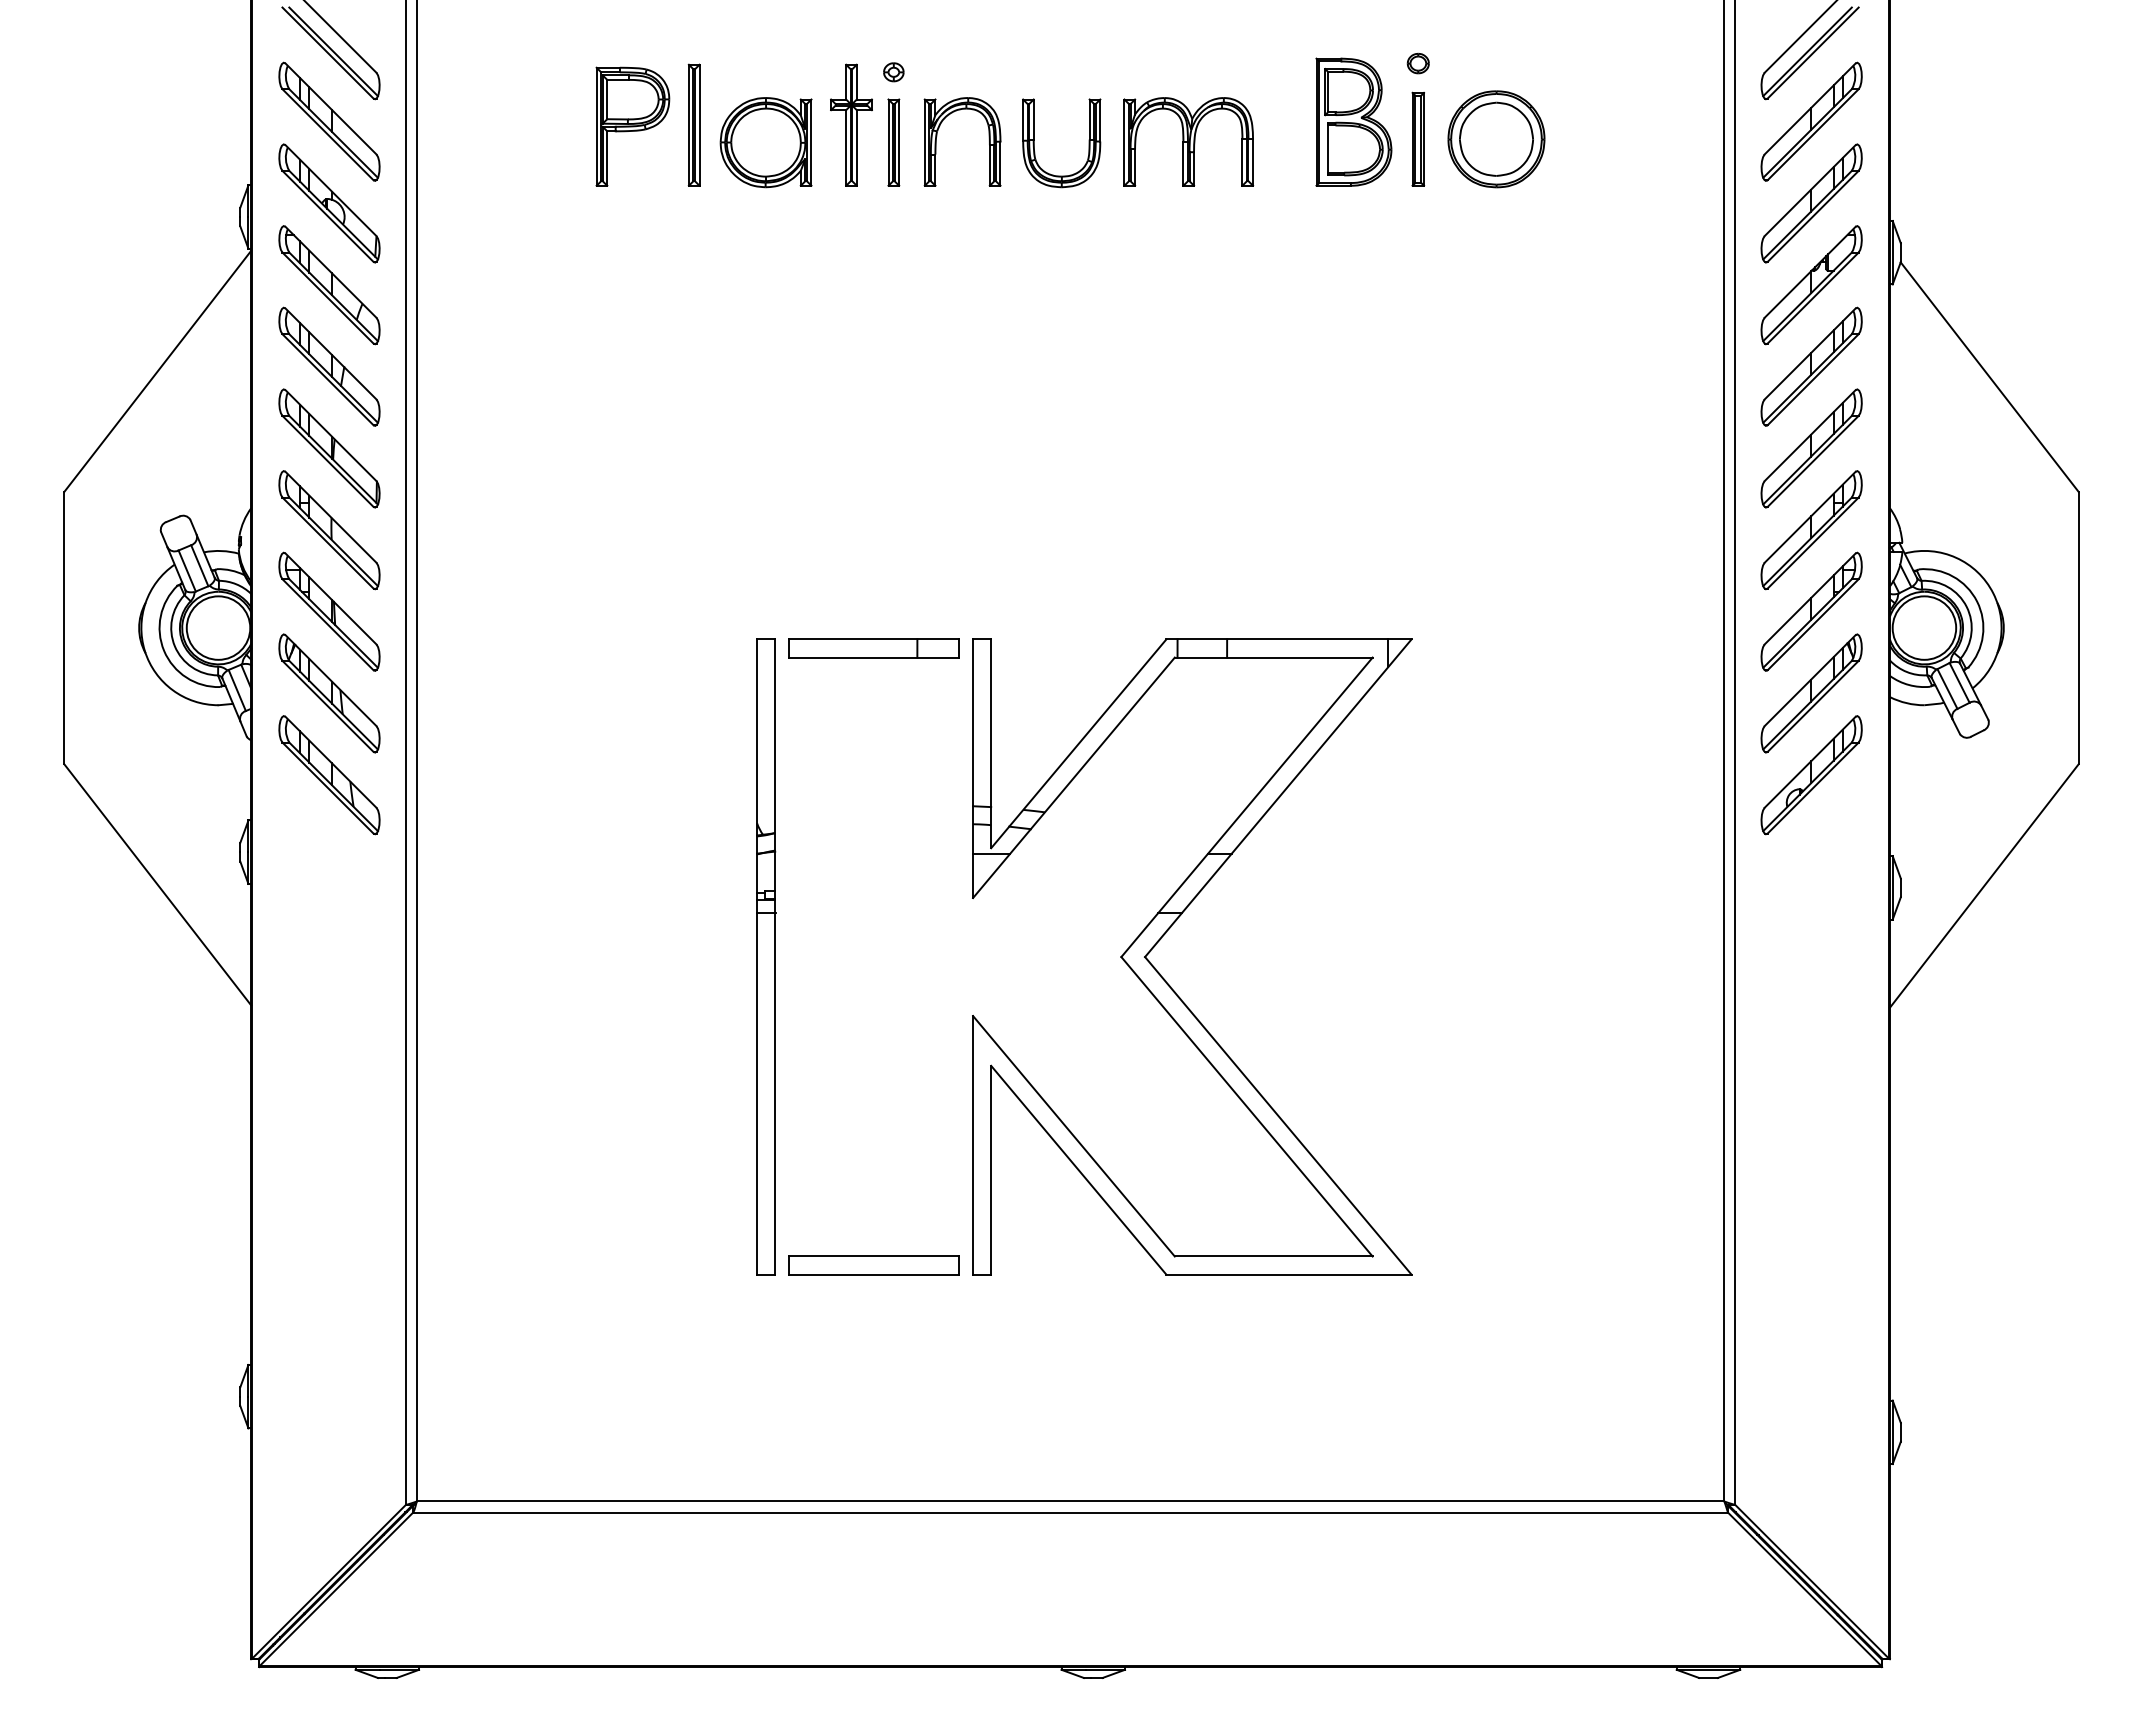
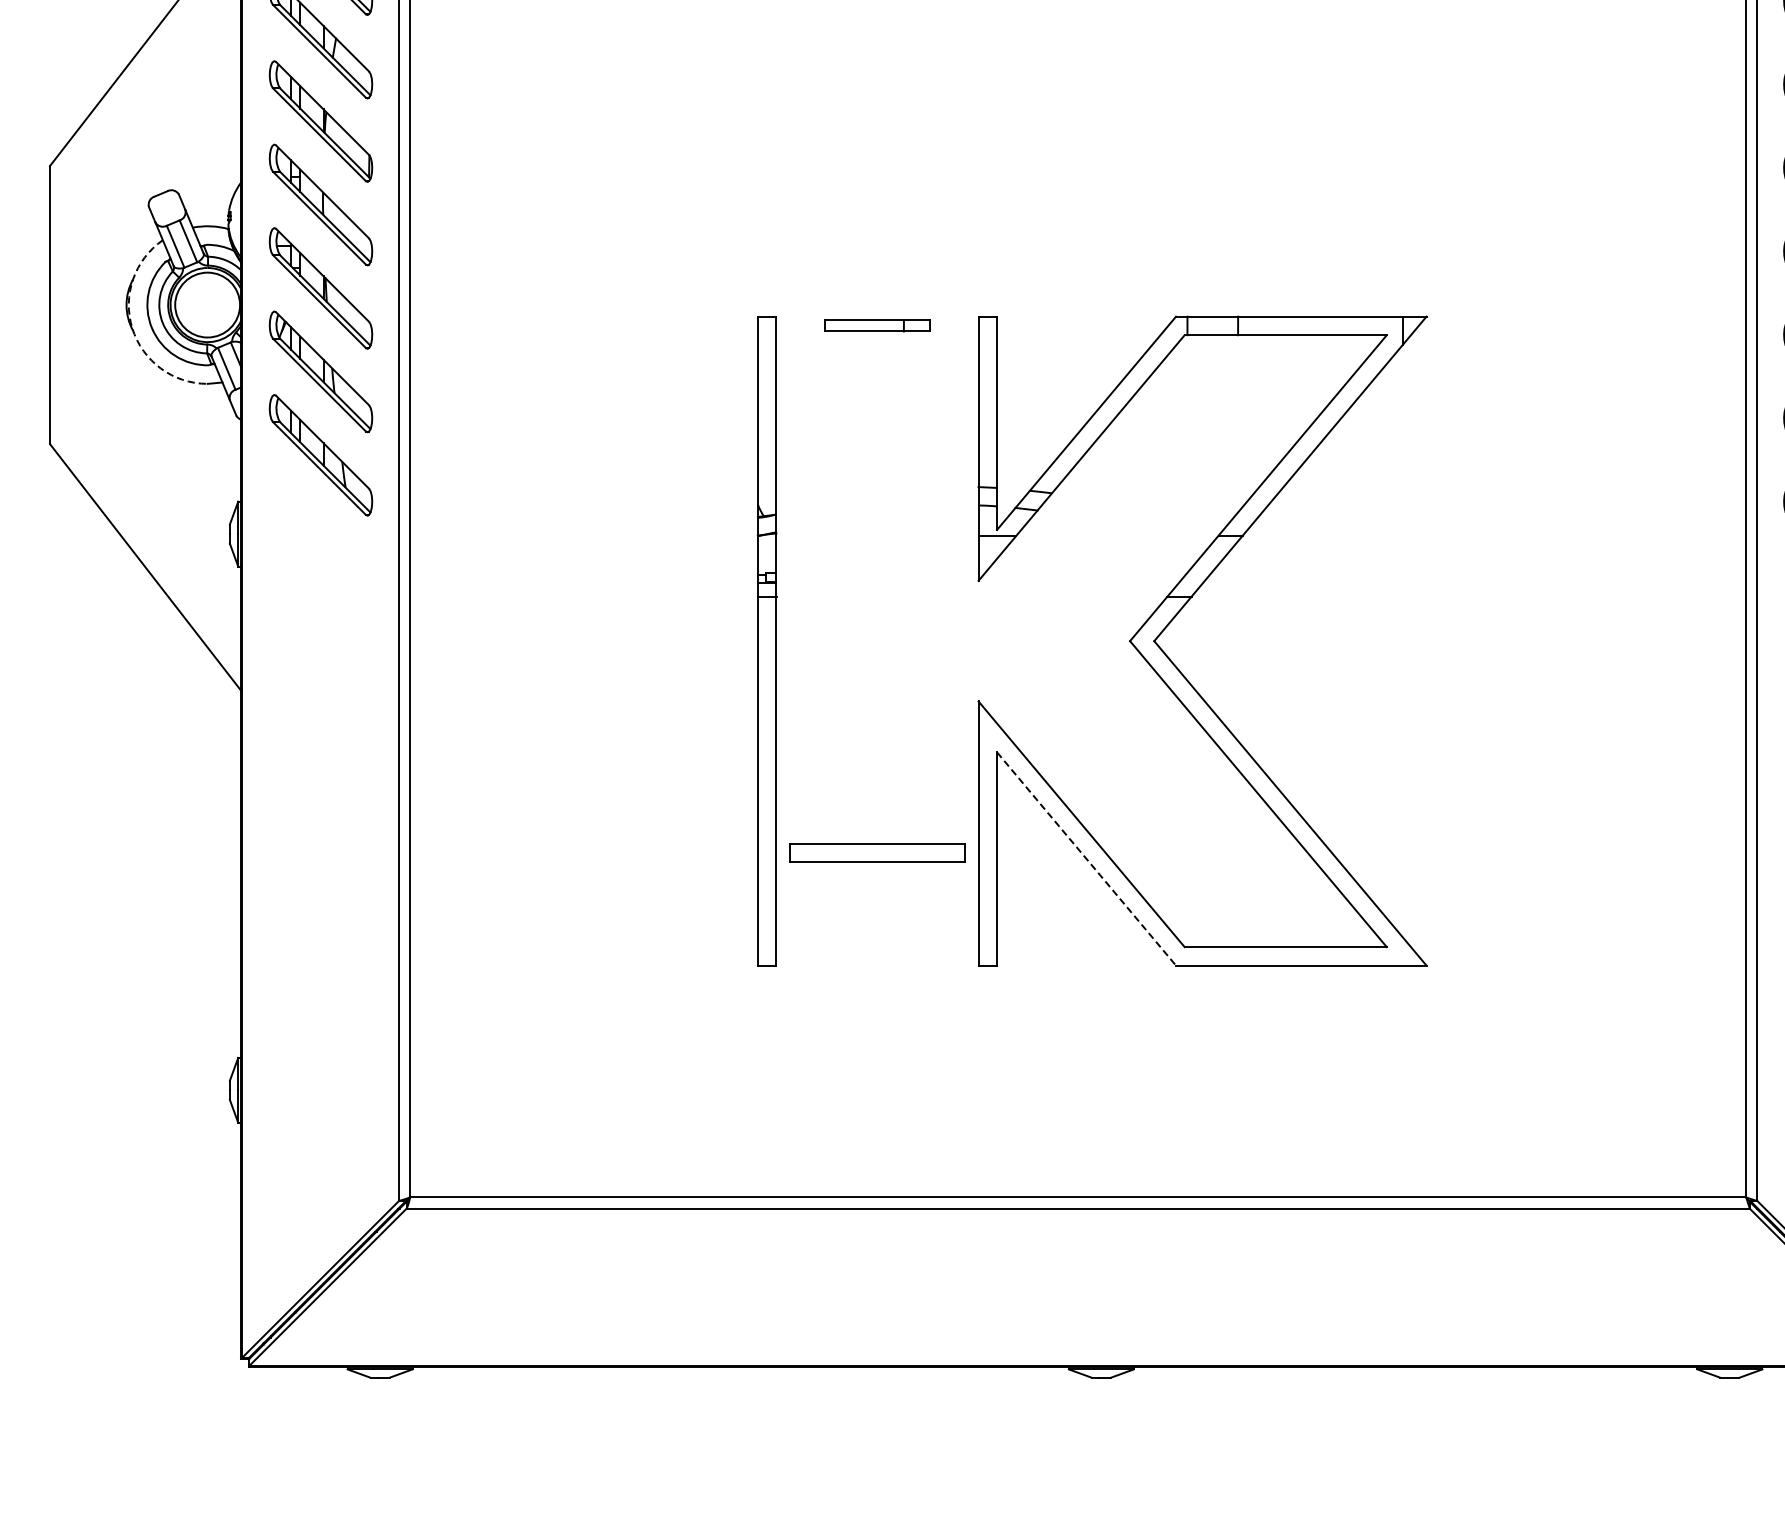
part: (873, 648) -> (876, 325), size x0.6
arc: (144, 651) -> (131, 328), solid -> dashed
line: (1079, 1170) -> (1087, 859), solid -> dashed
part: (873, 1265) -> (876, 853), moved

